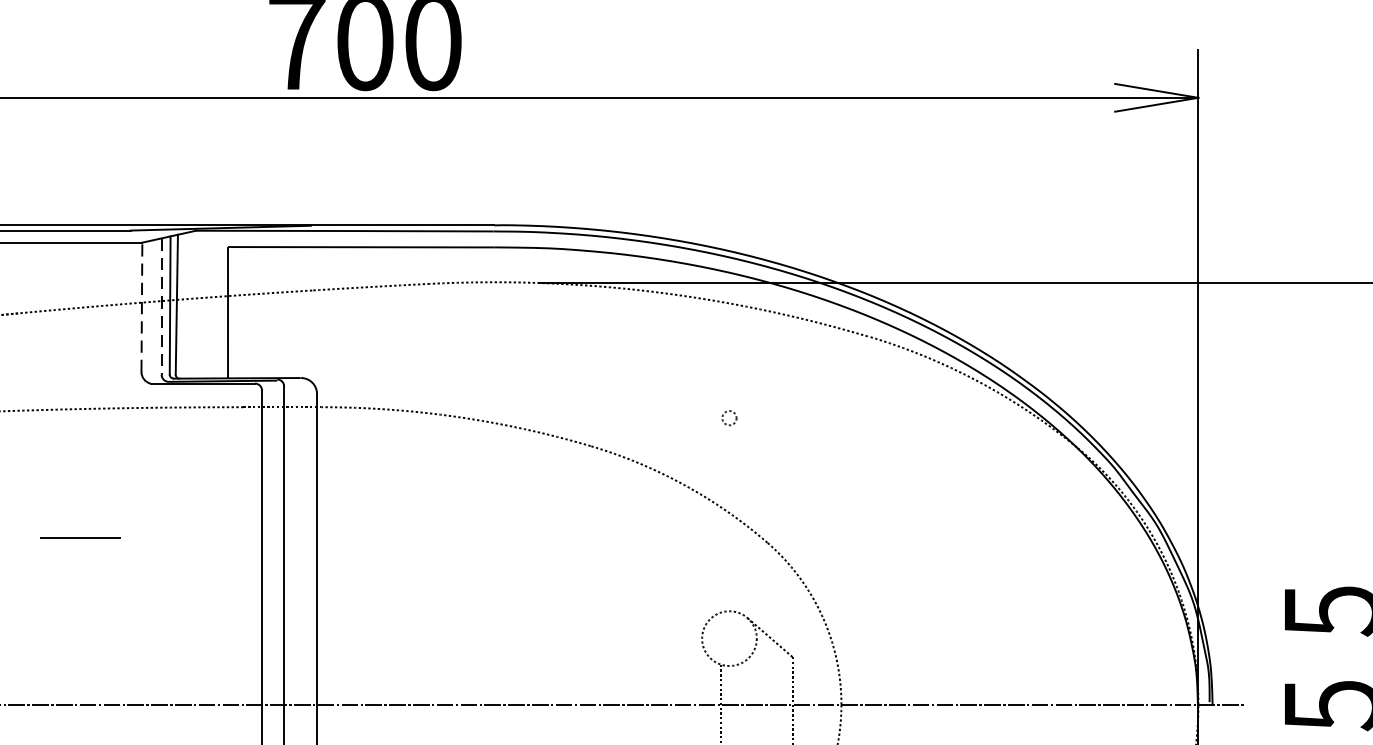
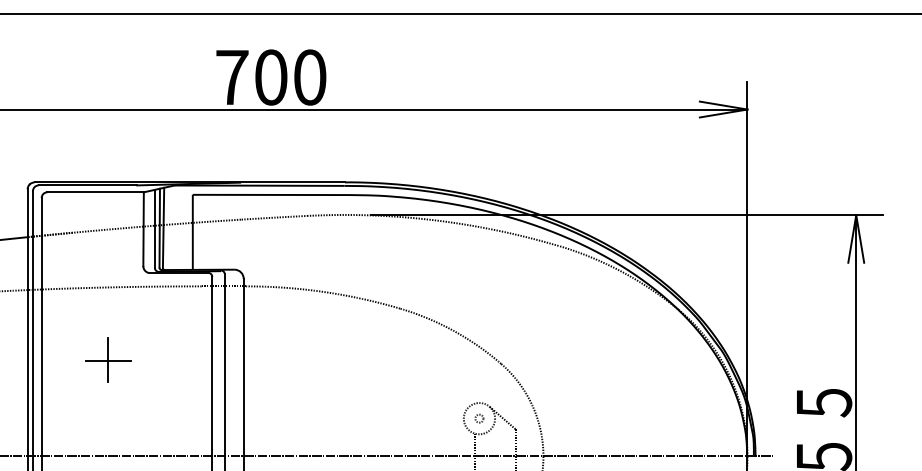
line: (141, 305) -> (143, 228), dashed -> solid
line: (160, 305) -> (154, 228), dashed -> solid
circle: (729, 417) -> (479, 418), moved
line: (80, 535) -> (108, 359), added

